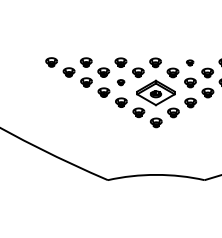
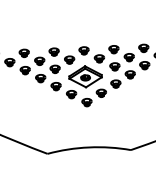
part: (189, 62) -> (113, 49), size x1.67
part: (120, 82) -> (54, 69), size x1.67

